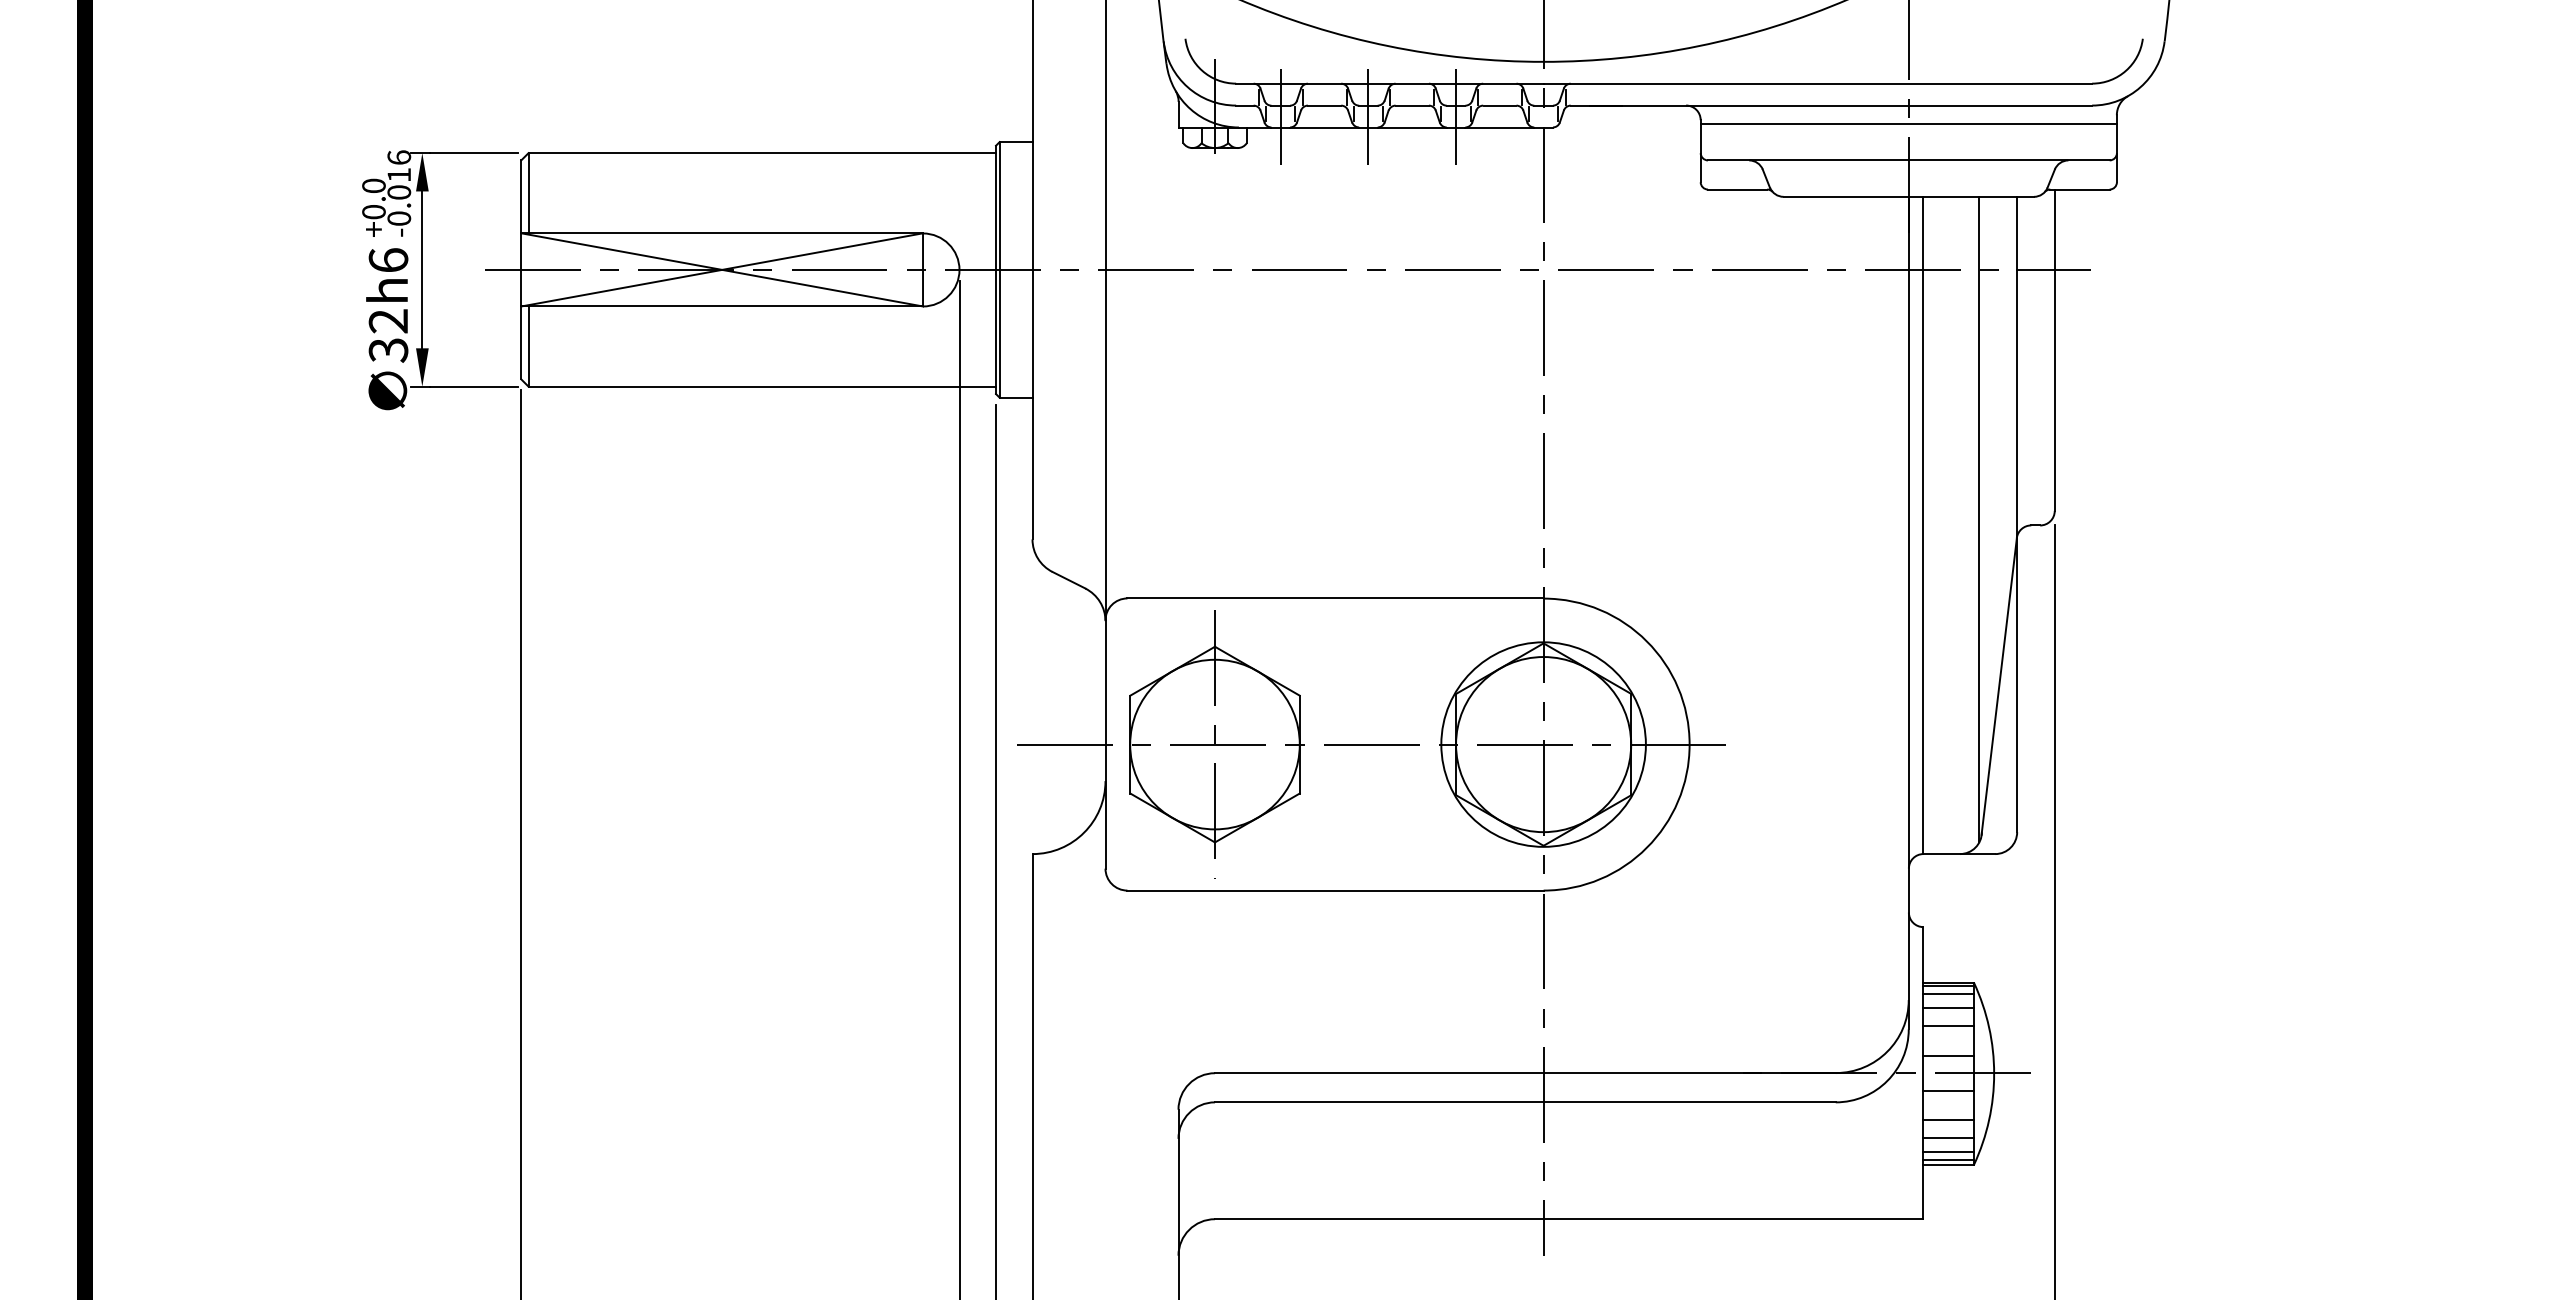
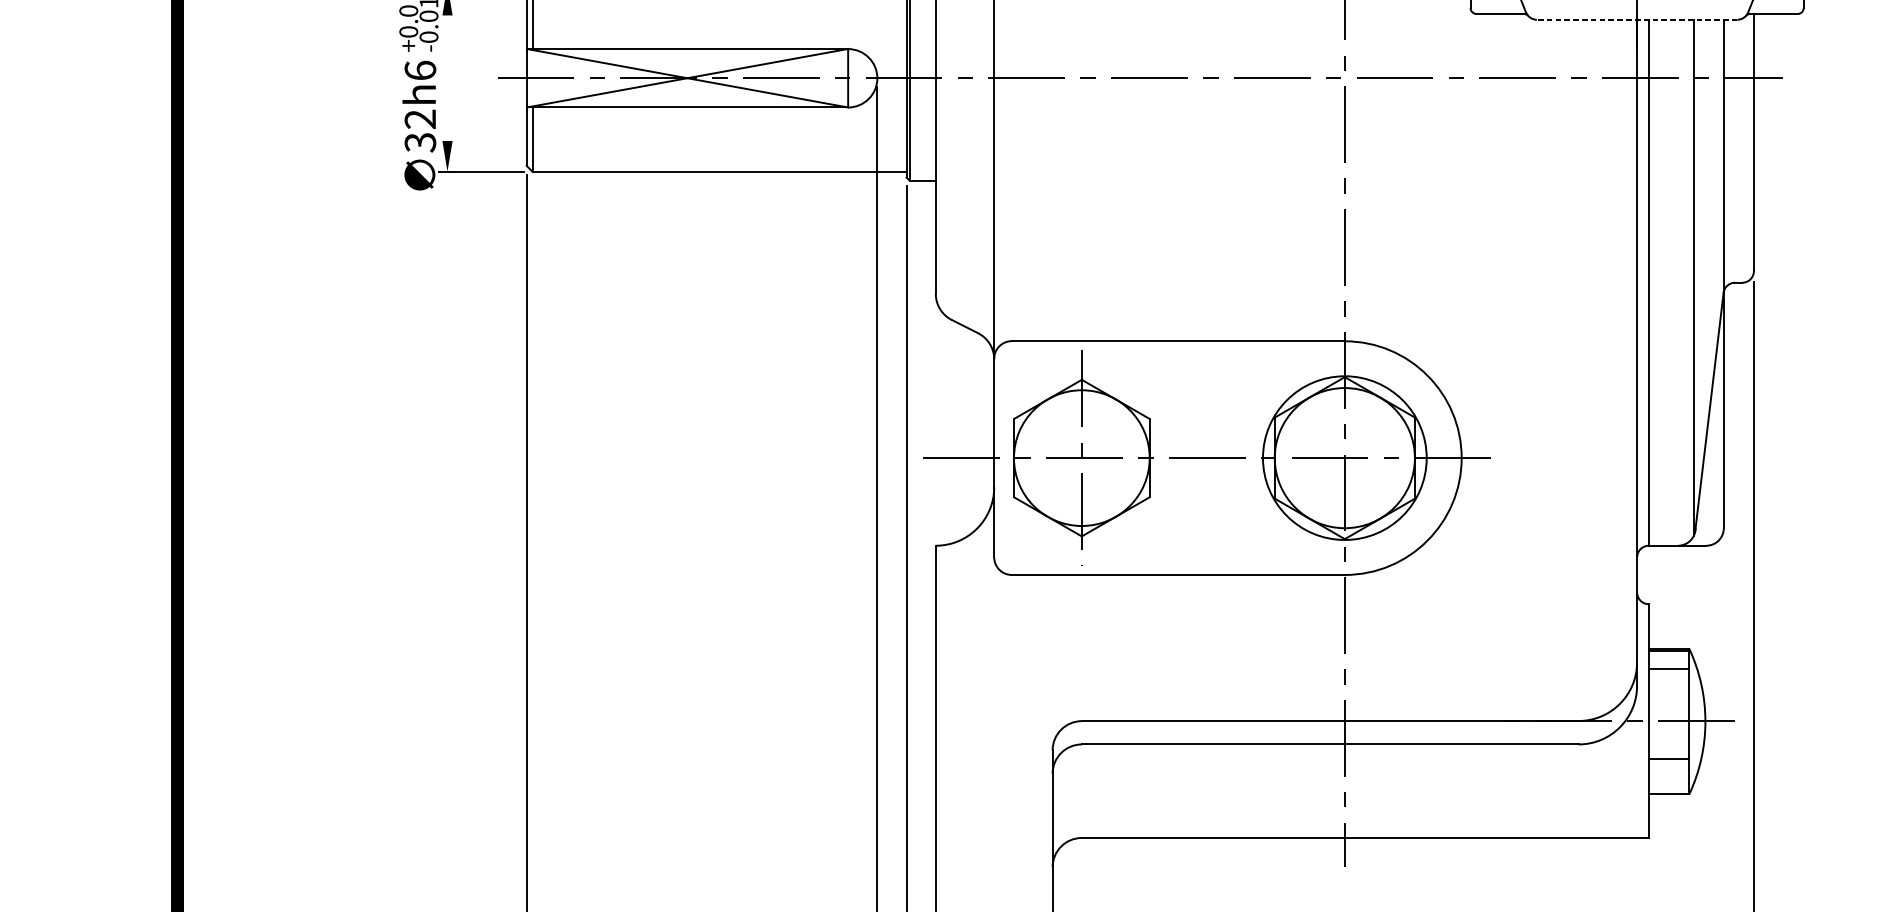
line: (1908, 196) -> (1636, 19), solid -> dashed
line: (422, 269) -> (447, 77), removed
line: (1948, 994) -> (1668, 658), removed
line: (1948, 1026) -> (1668, 683), removed
line: (1948, 1055) -> (1668, 706), removed
line: (1948, 1090) -> (1668, 734), removed
line: (1948, 1138) -> (1668, 773), removed
line: (1948, 1152) -> (1668, 784), removed
line: (1948, 1160) -> (1668, 790), removed

